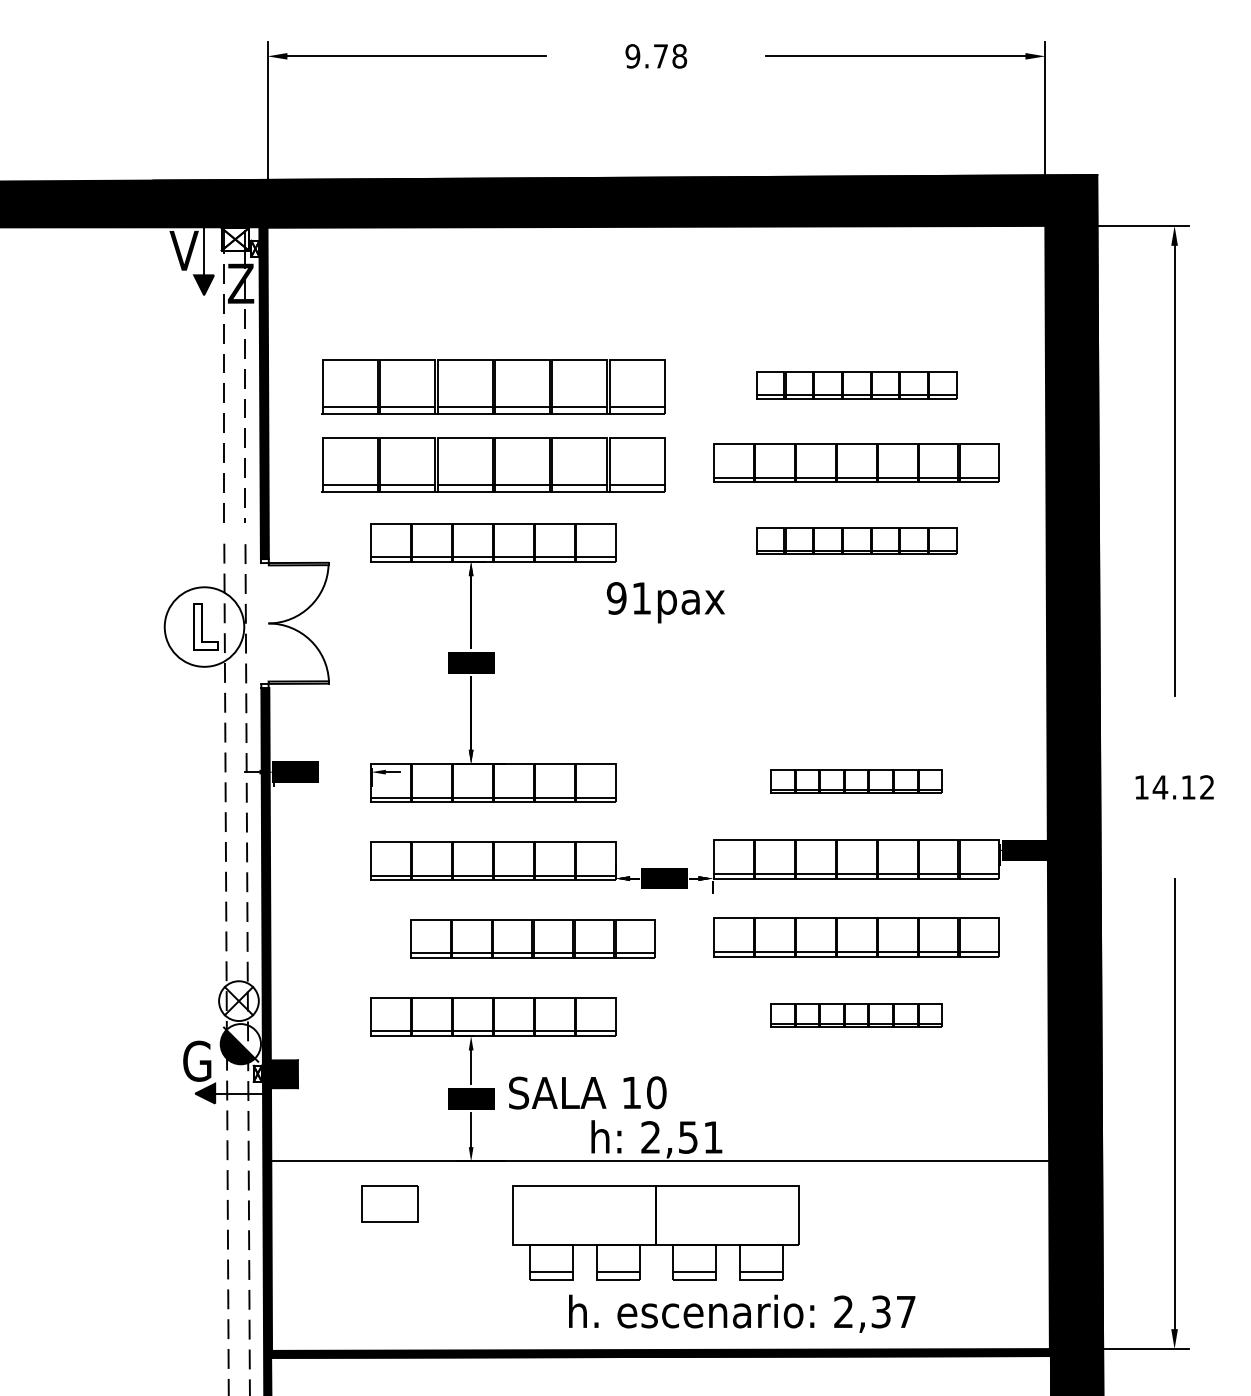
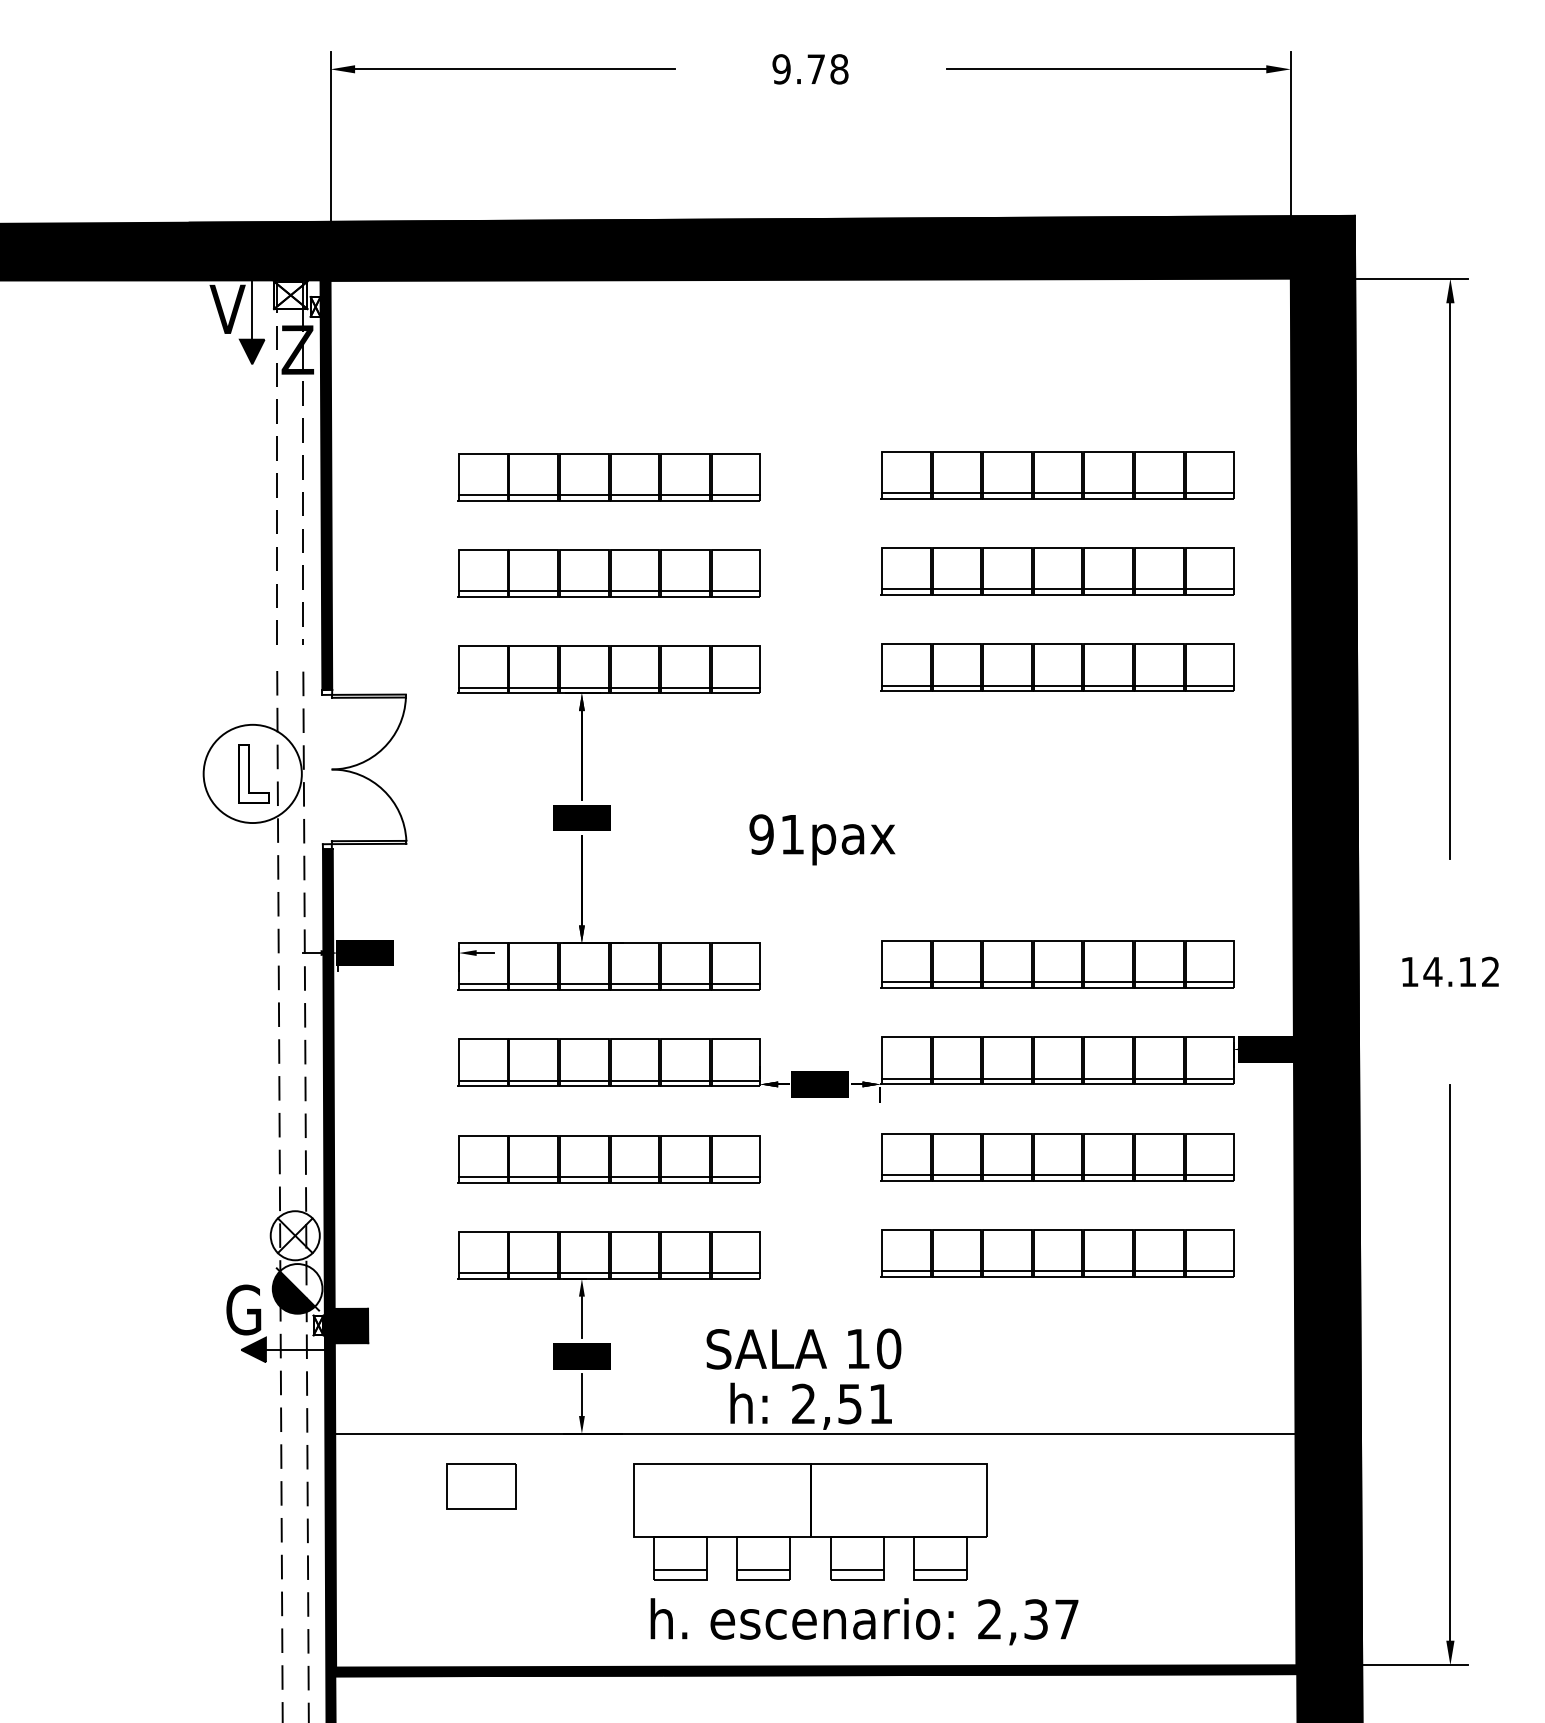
part: (856, 385) -> (1057, 475), size x1.43
part: (492, 386) -> (608, 477), size x0.71
part: (492, 464) -> (608, 573), size x0.71
part: (856, 540) -> (1057, 667), size x1.43
text: (666, 602) -> (822, 839), moved
part: (856, 781) -> (1057, 964), size x1.67
part: (532, 939) -> (608, 1159), moved
part: (856, 1015) -> (1057, 1253), size x1.67
text: (587, 1092) -> (803, 1348), moved
text: (742, 1313) -> (864, 1621), moved

